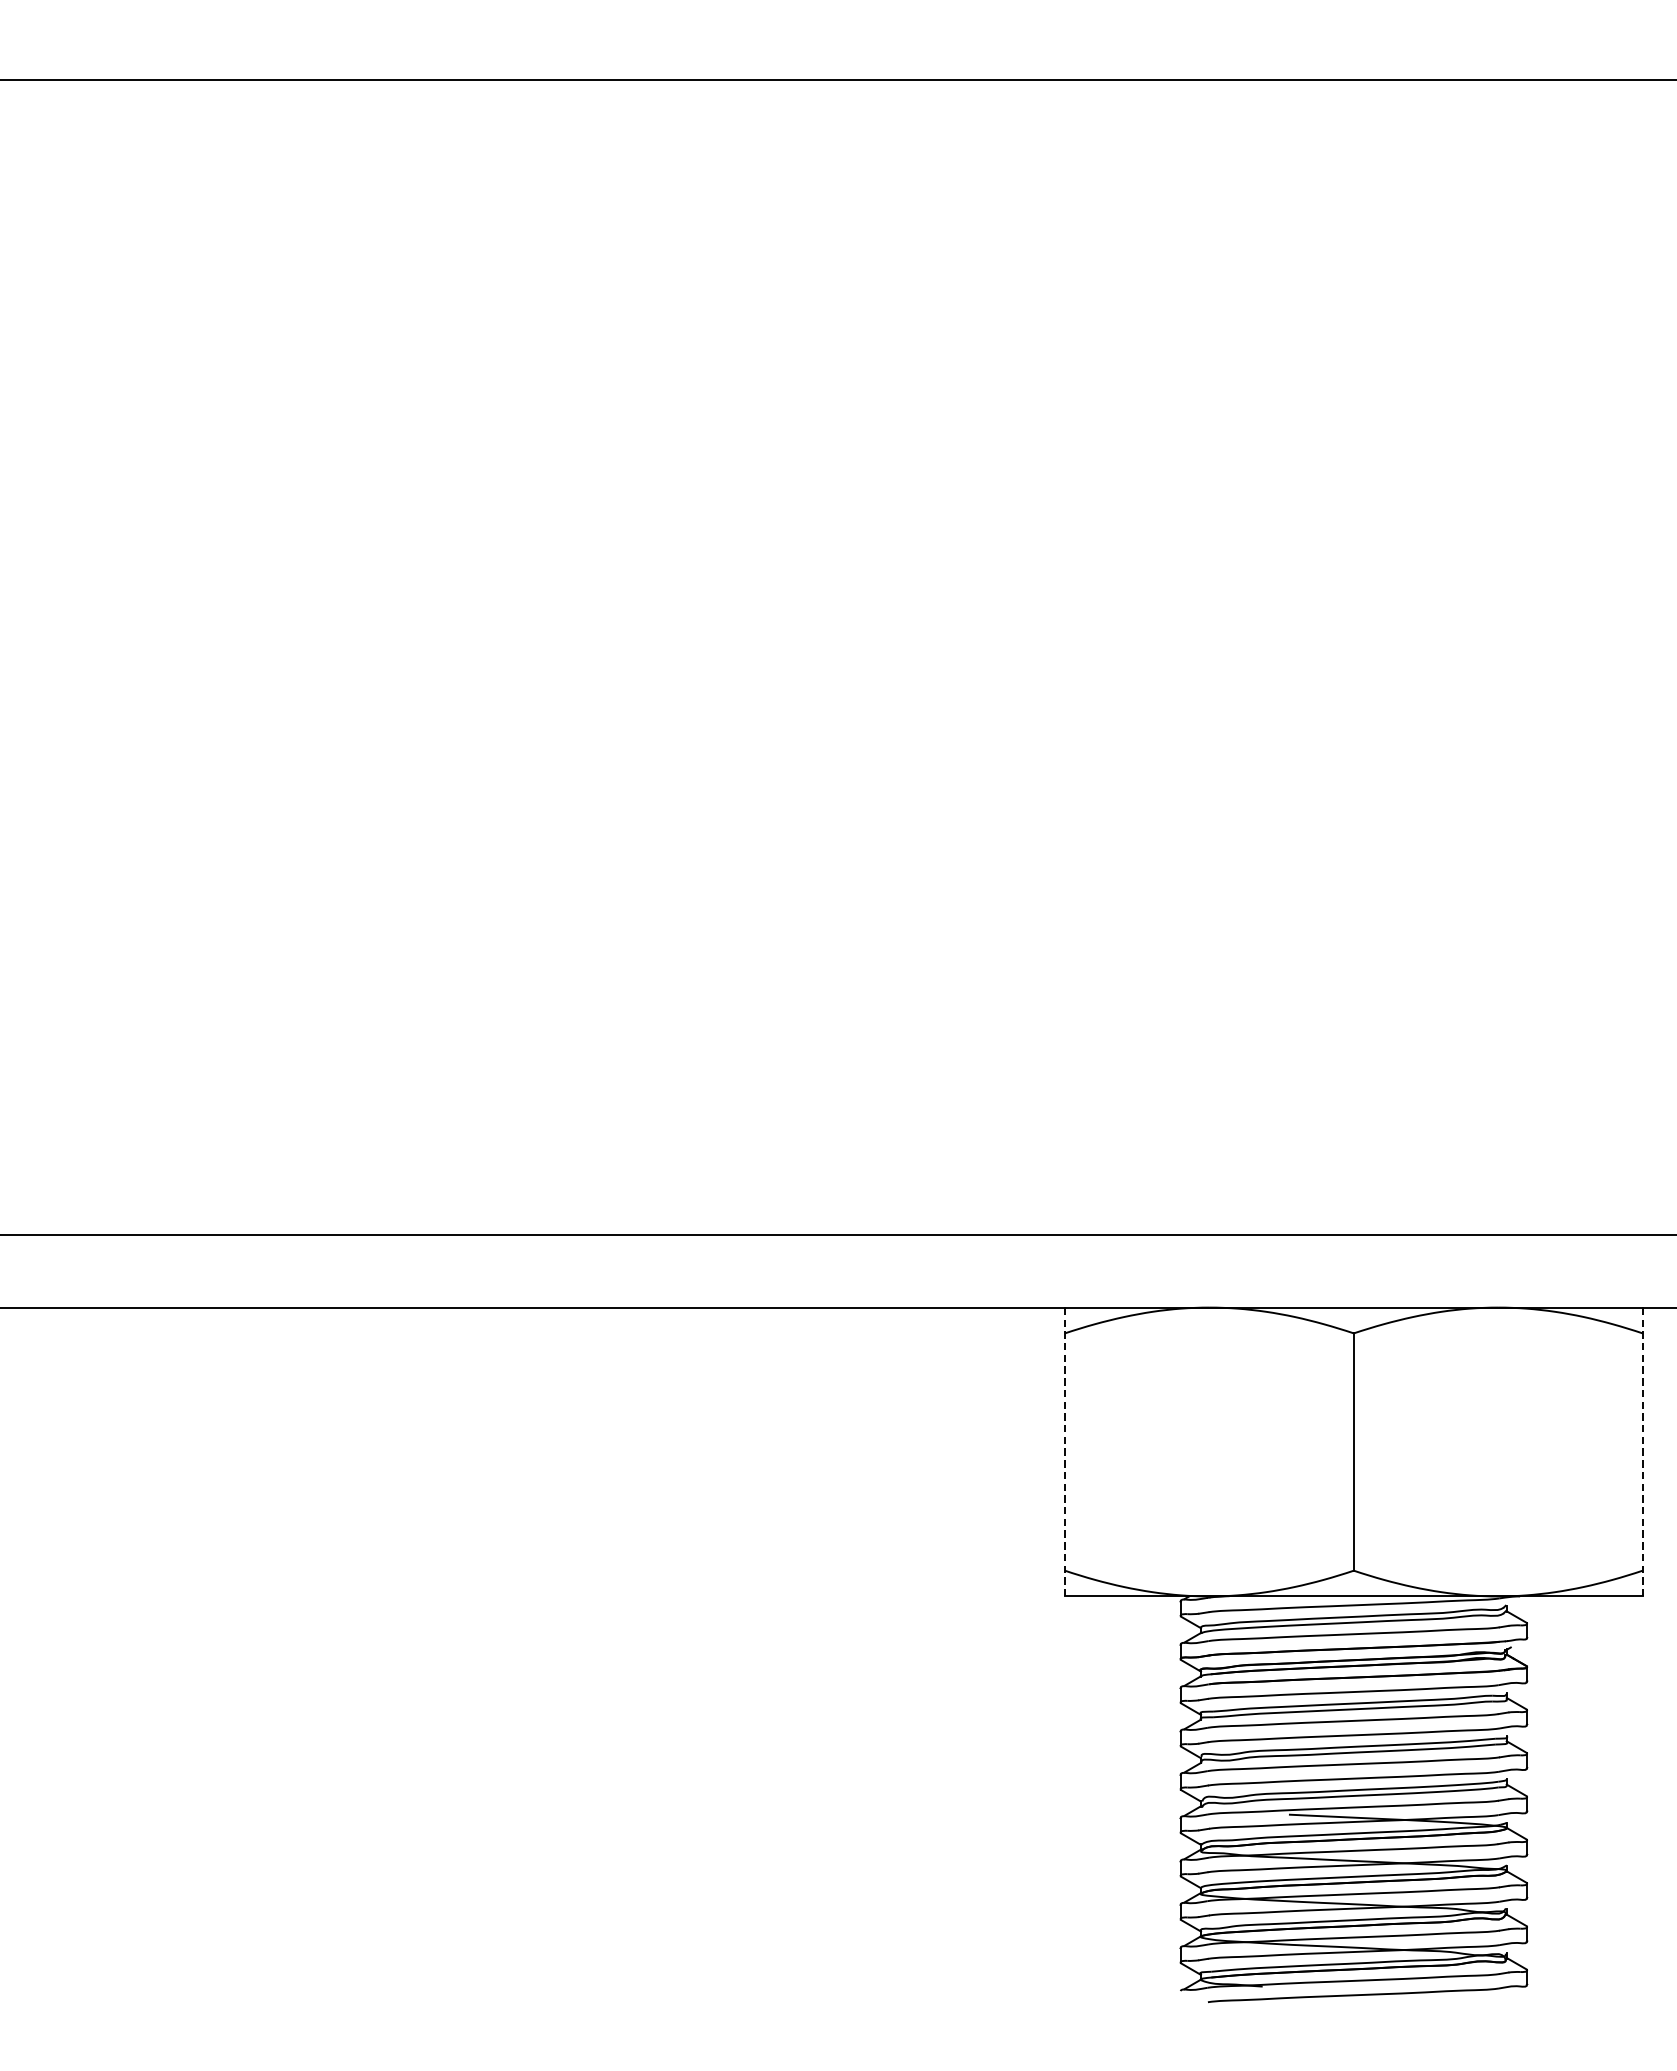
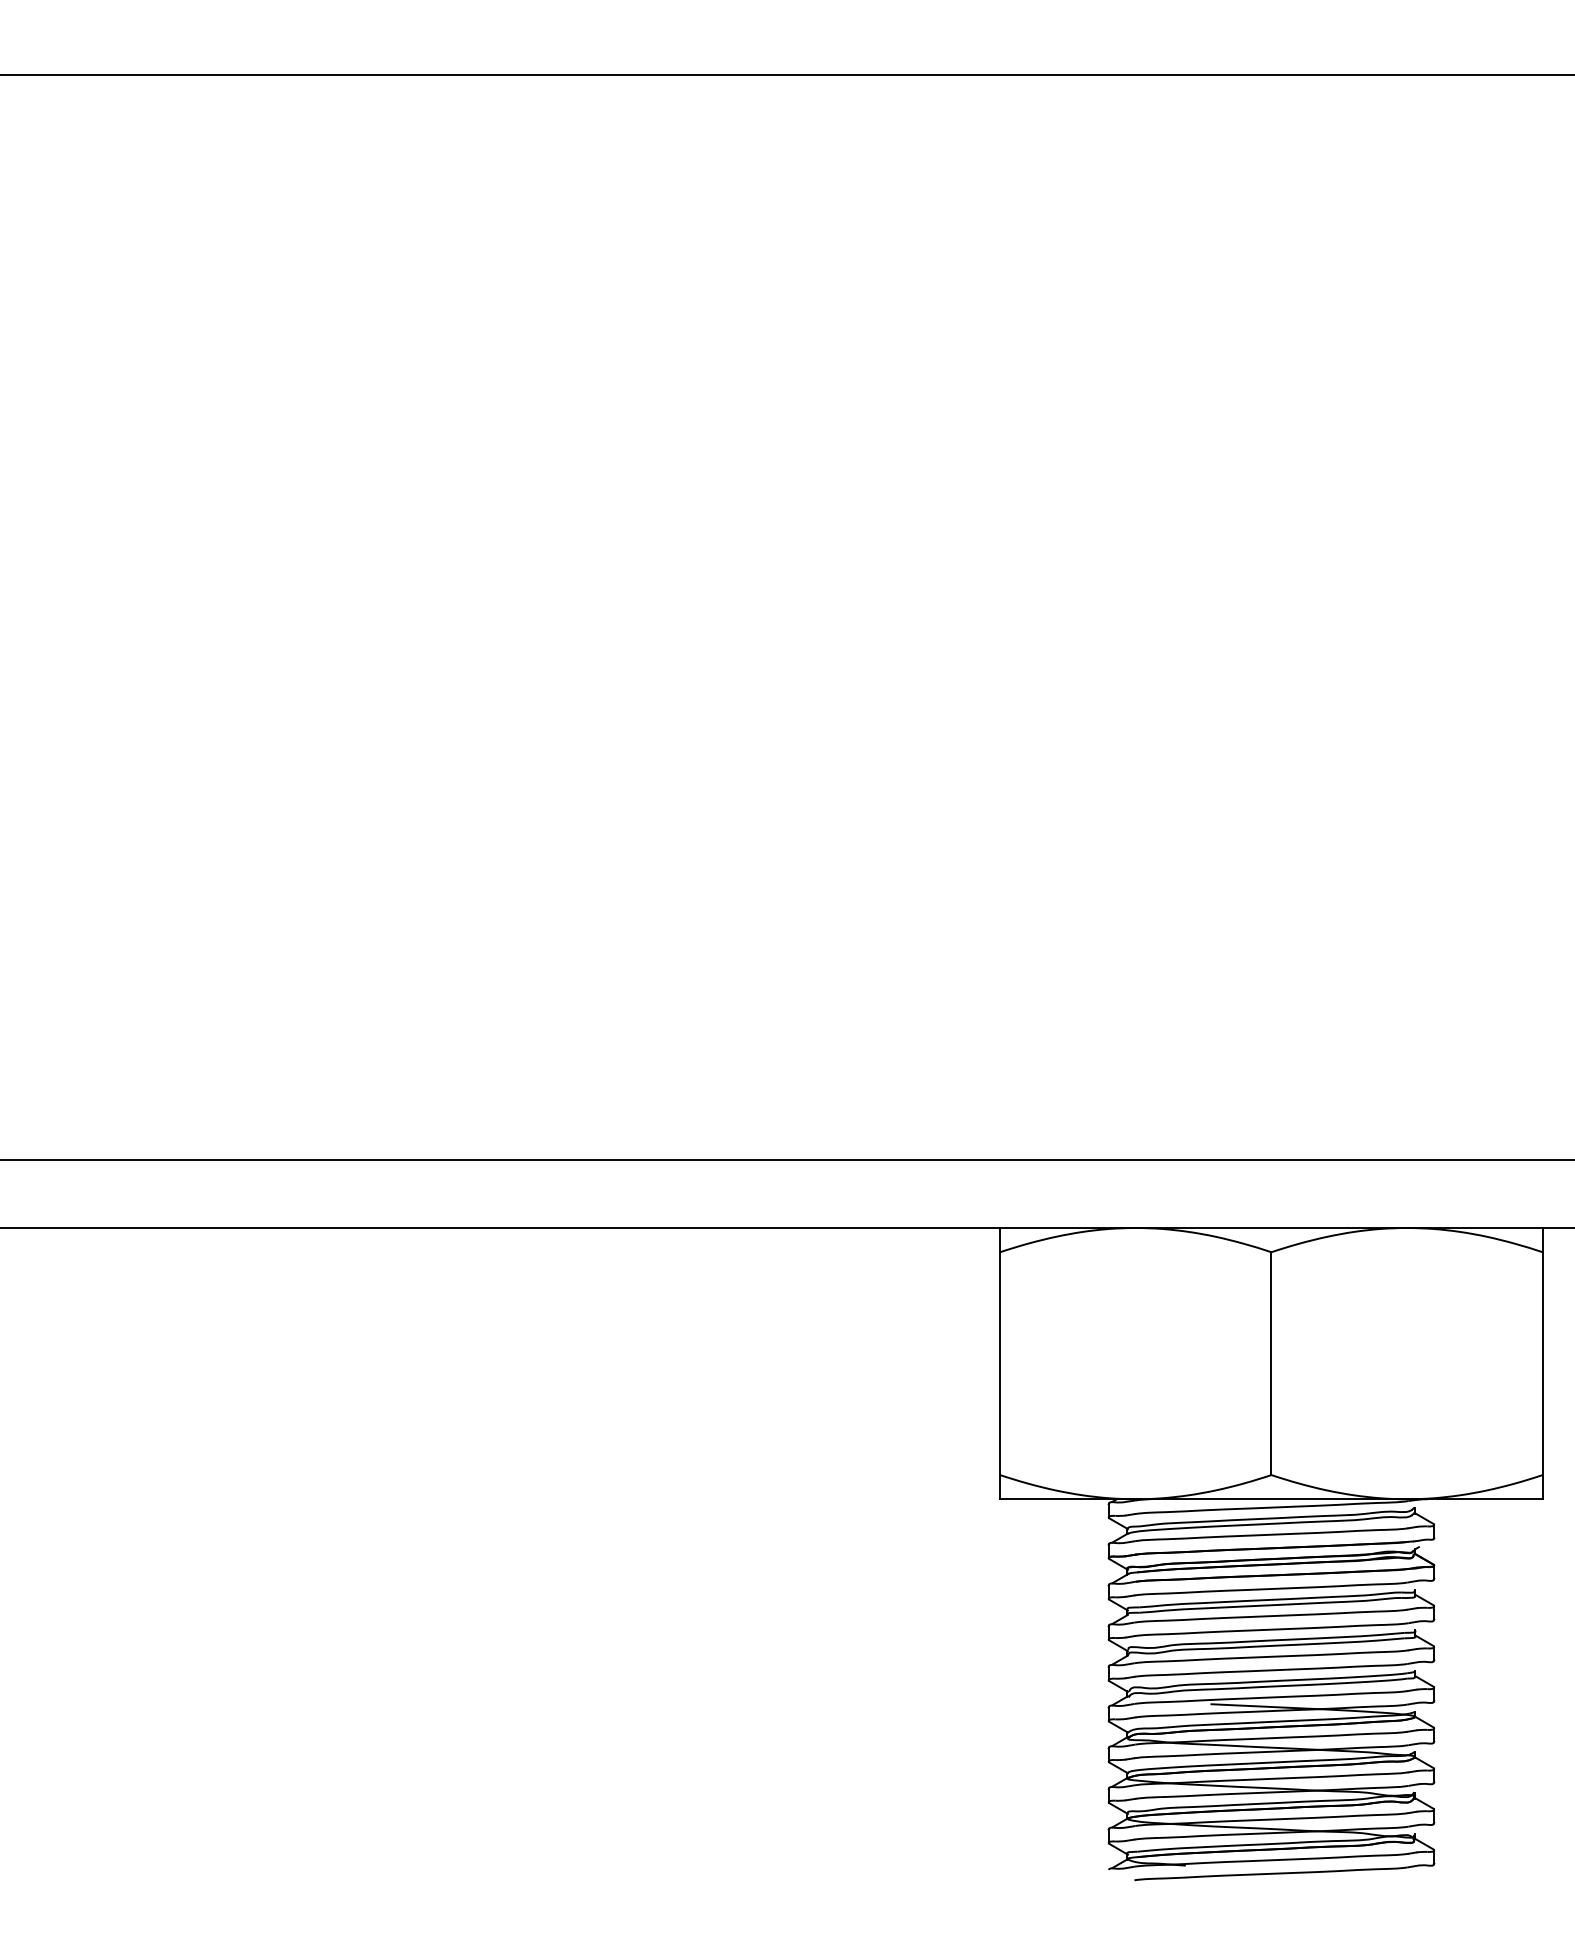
line: (1065, 1451) -> (1000, 1363), dashed -> solid
line: (1642, 1451) -> (1542, 1363), dashed -> solid

